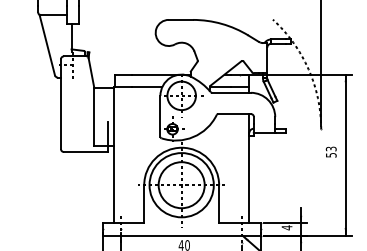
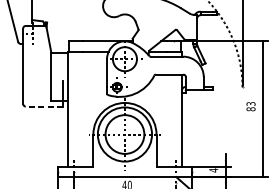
line: (85, 152) -> (43, 106), solid -> dashed
text: (330, 154) -> (250, 108), 53 -> 83

